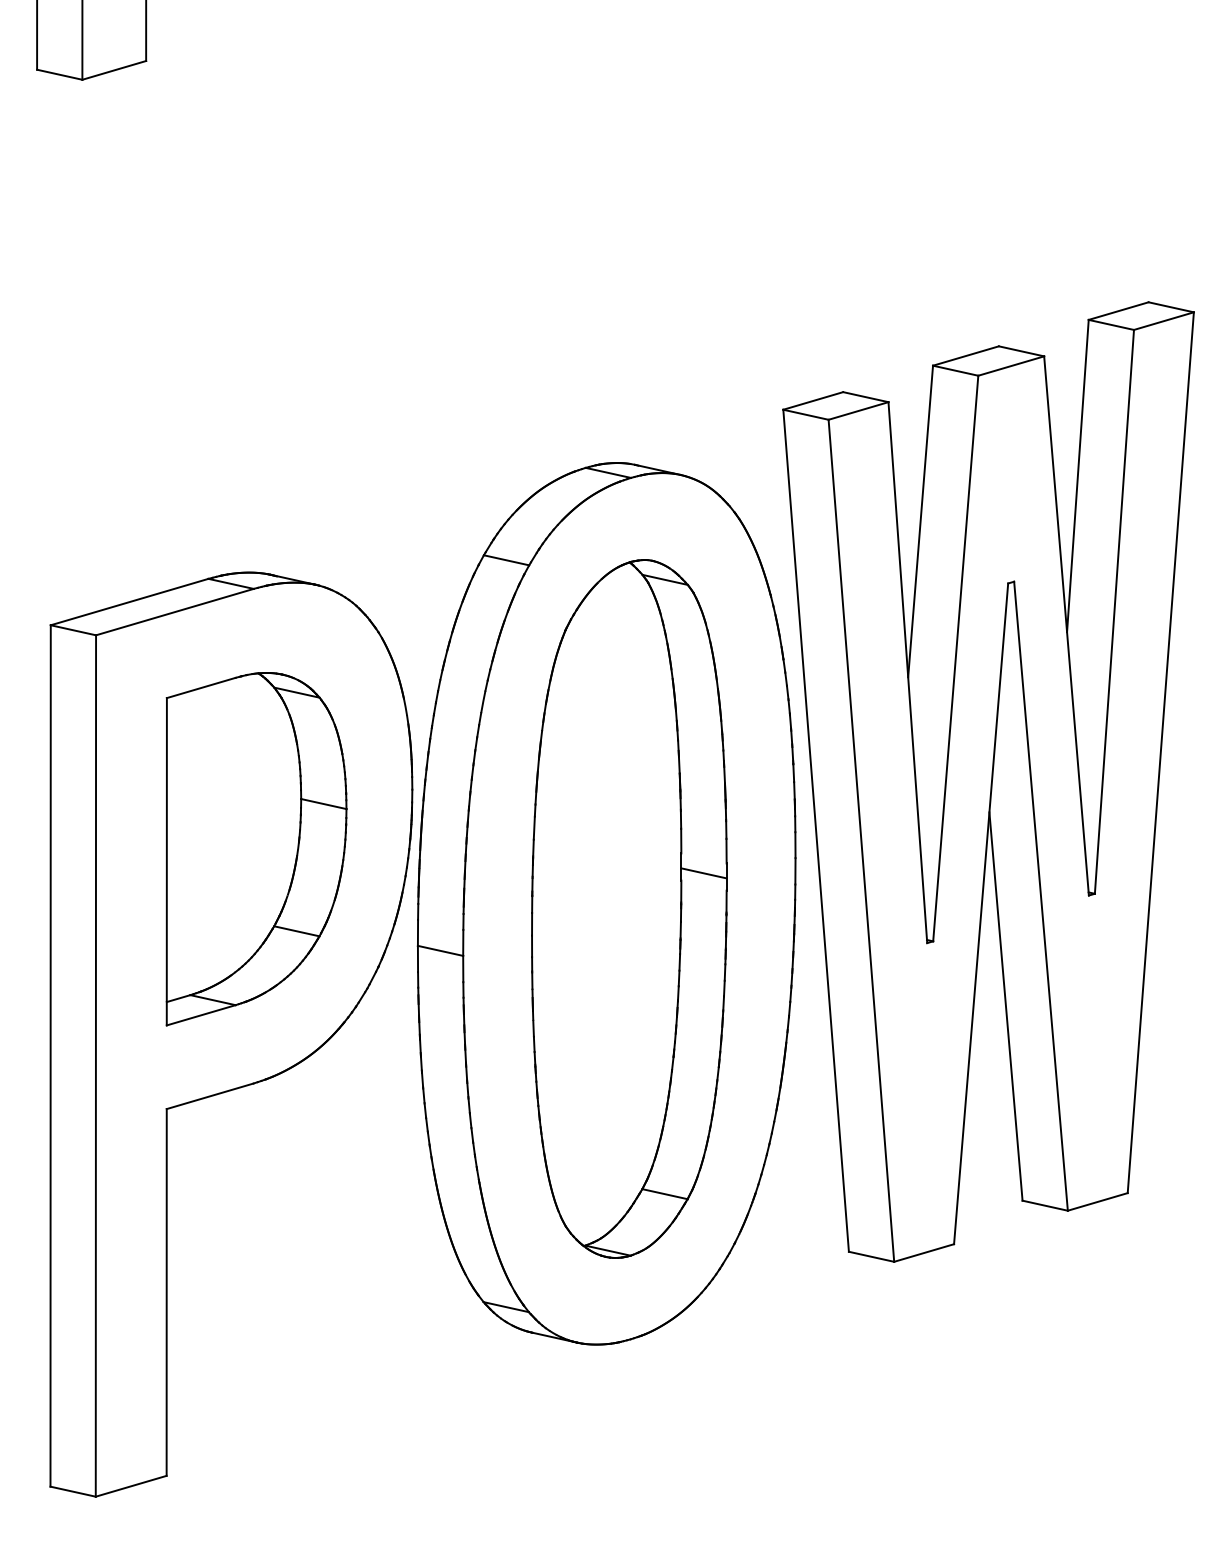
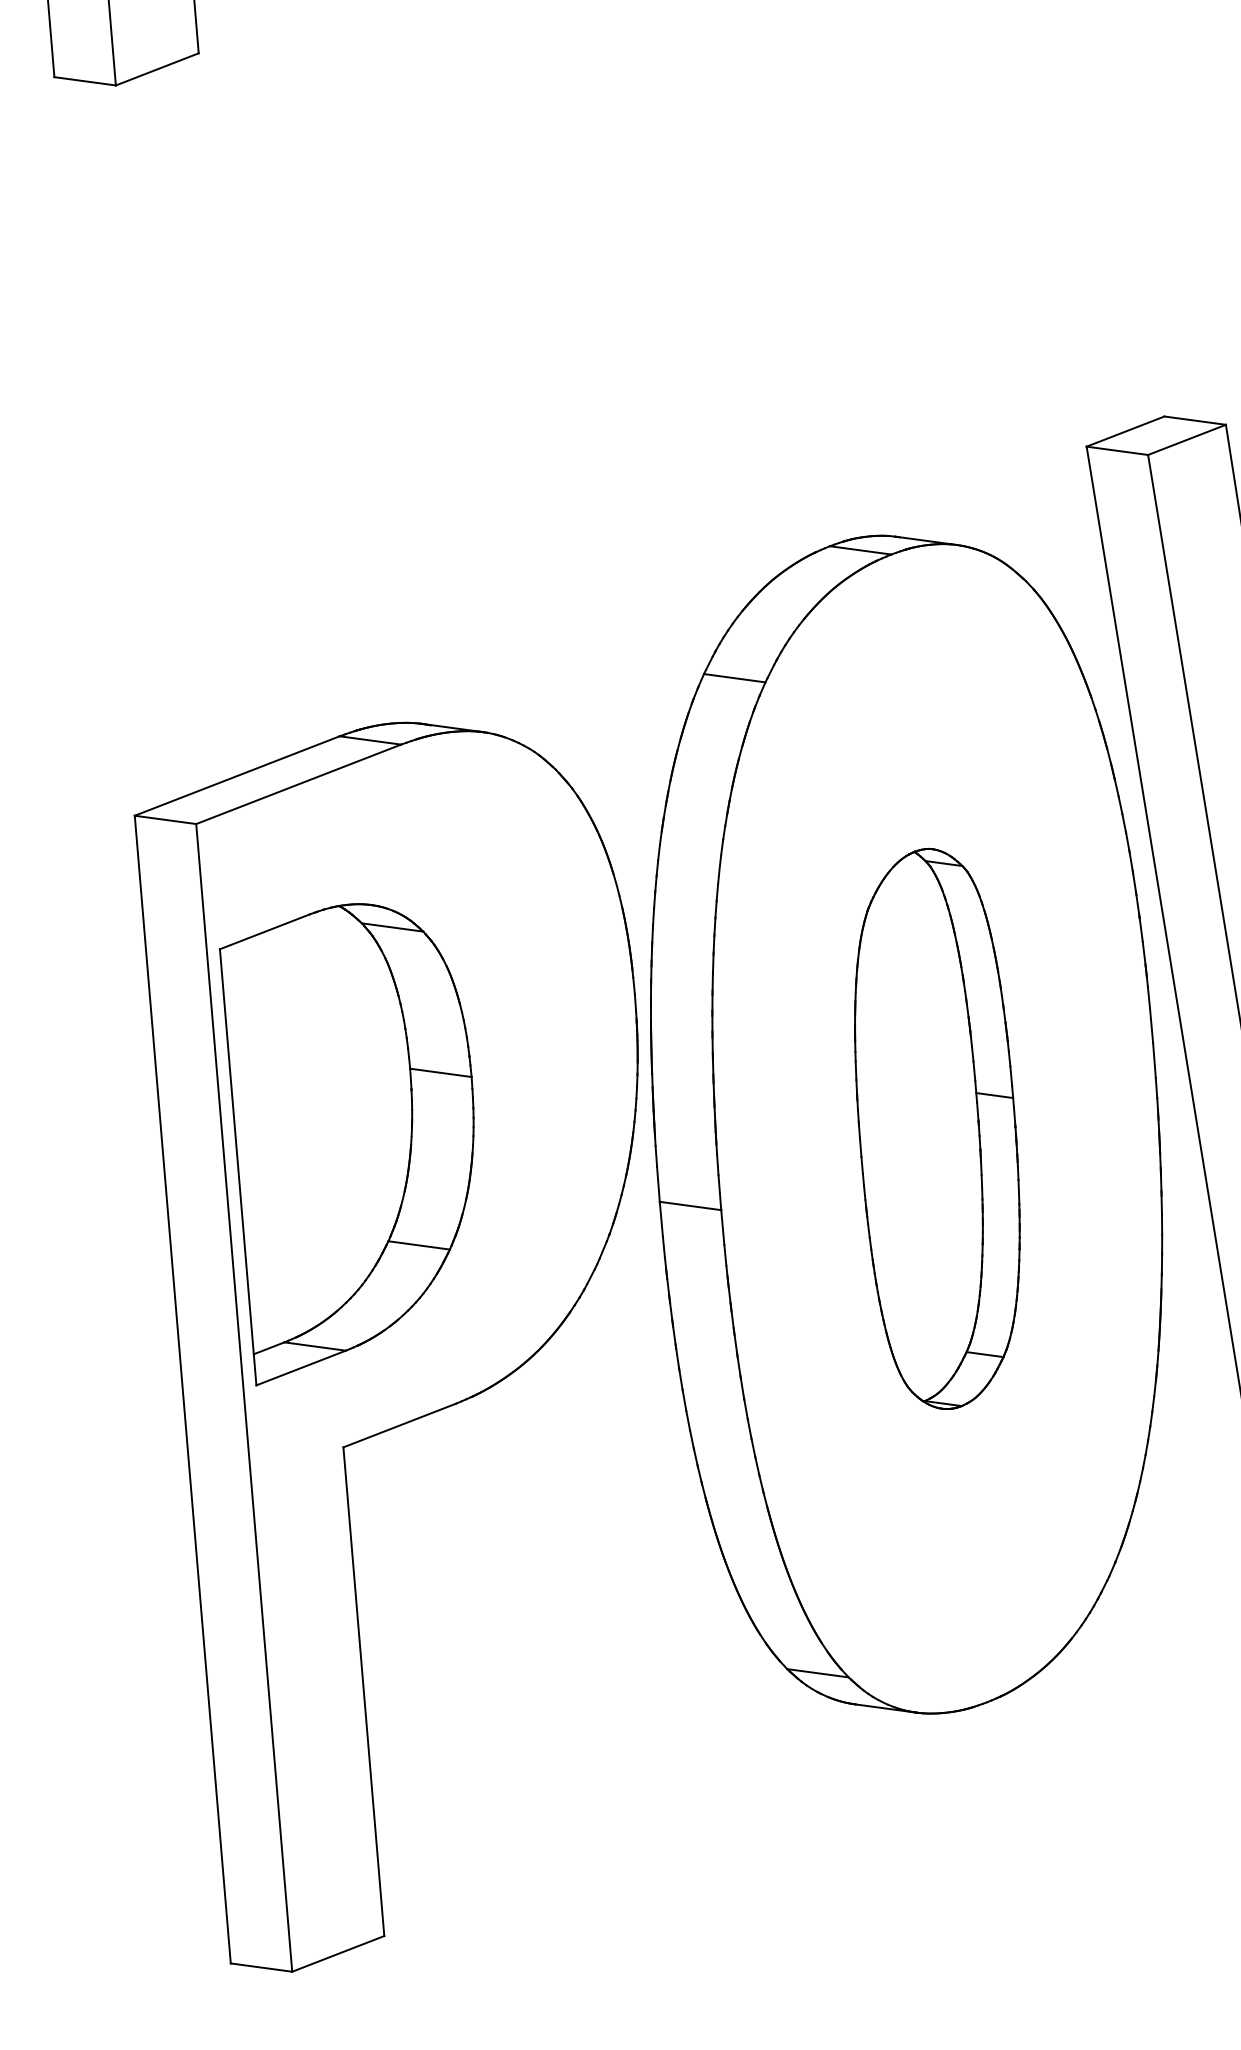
part: (256, 849) -> (356, 1140), moved
part: (629, 908) -> (937, 1128), size x0.6

